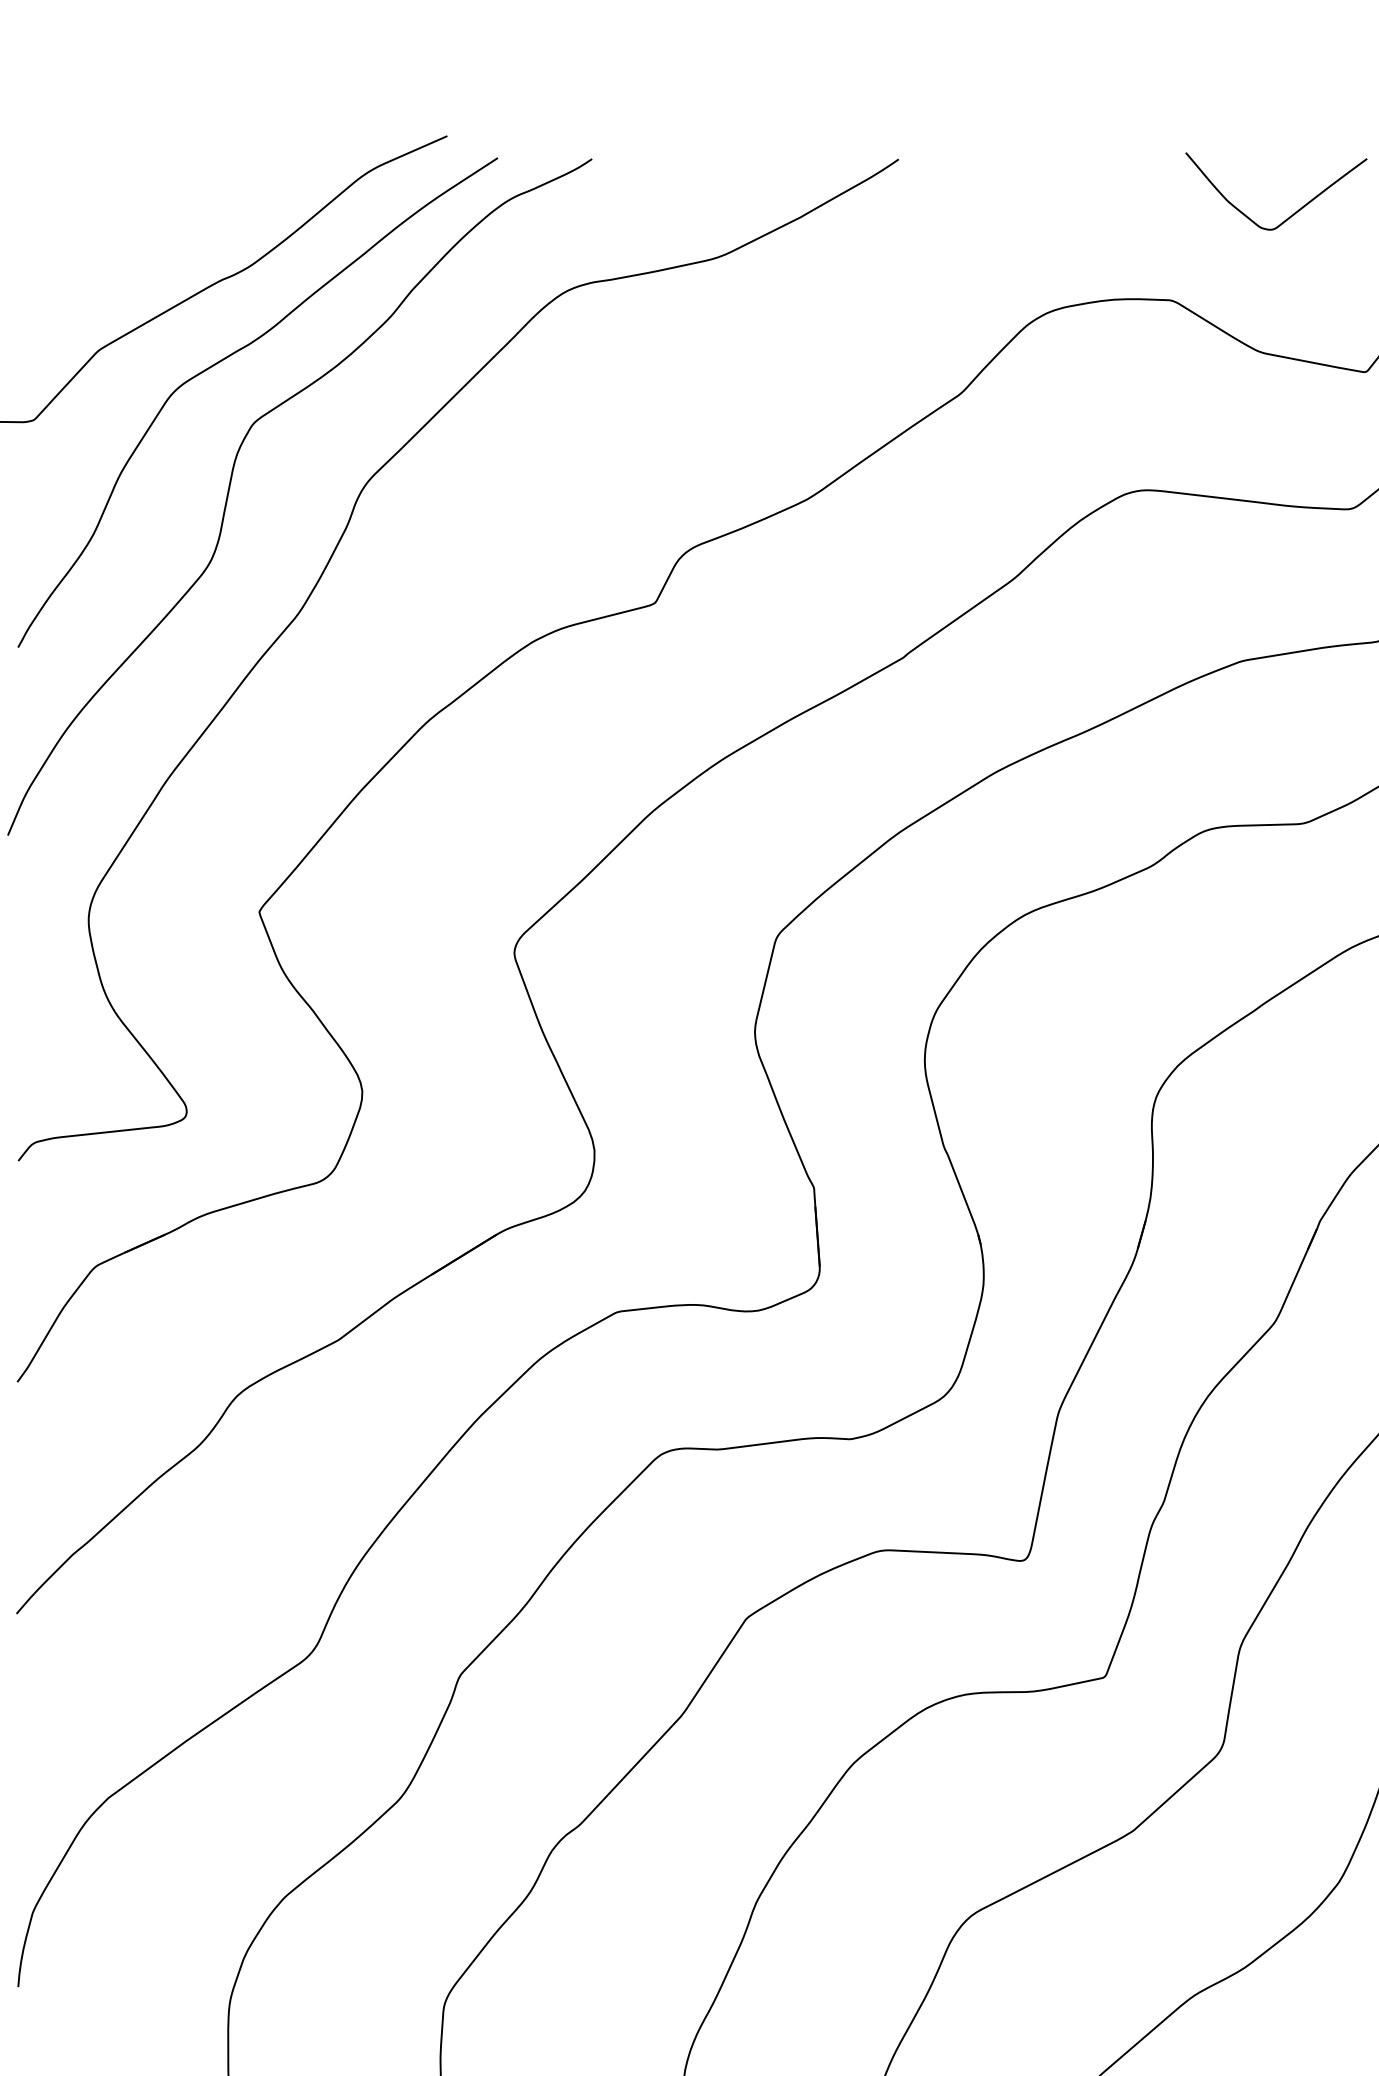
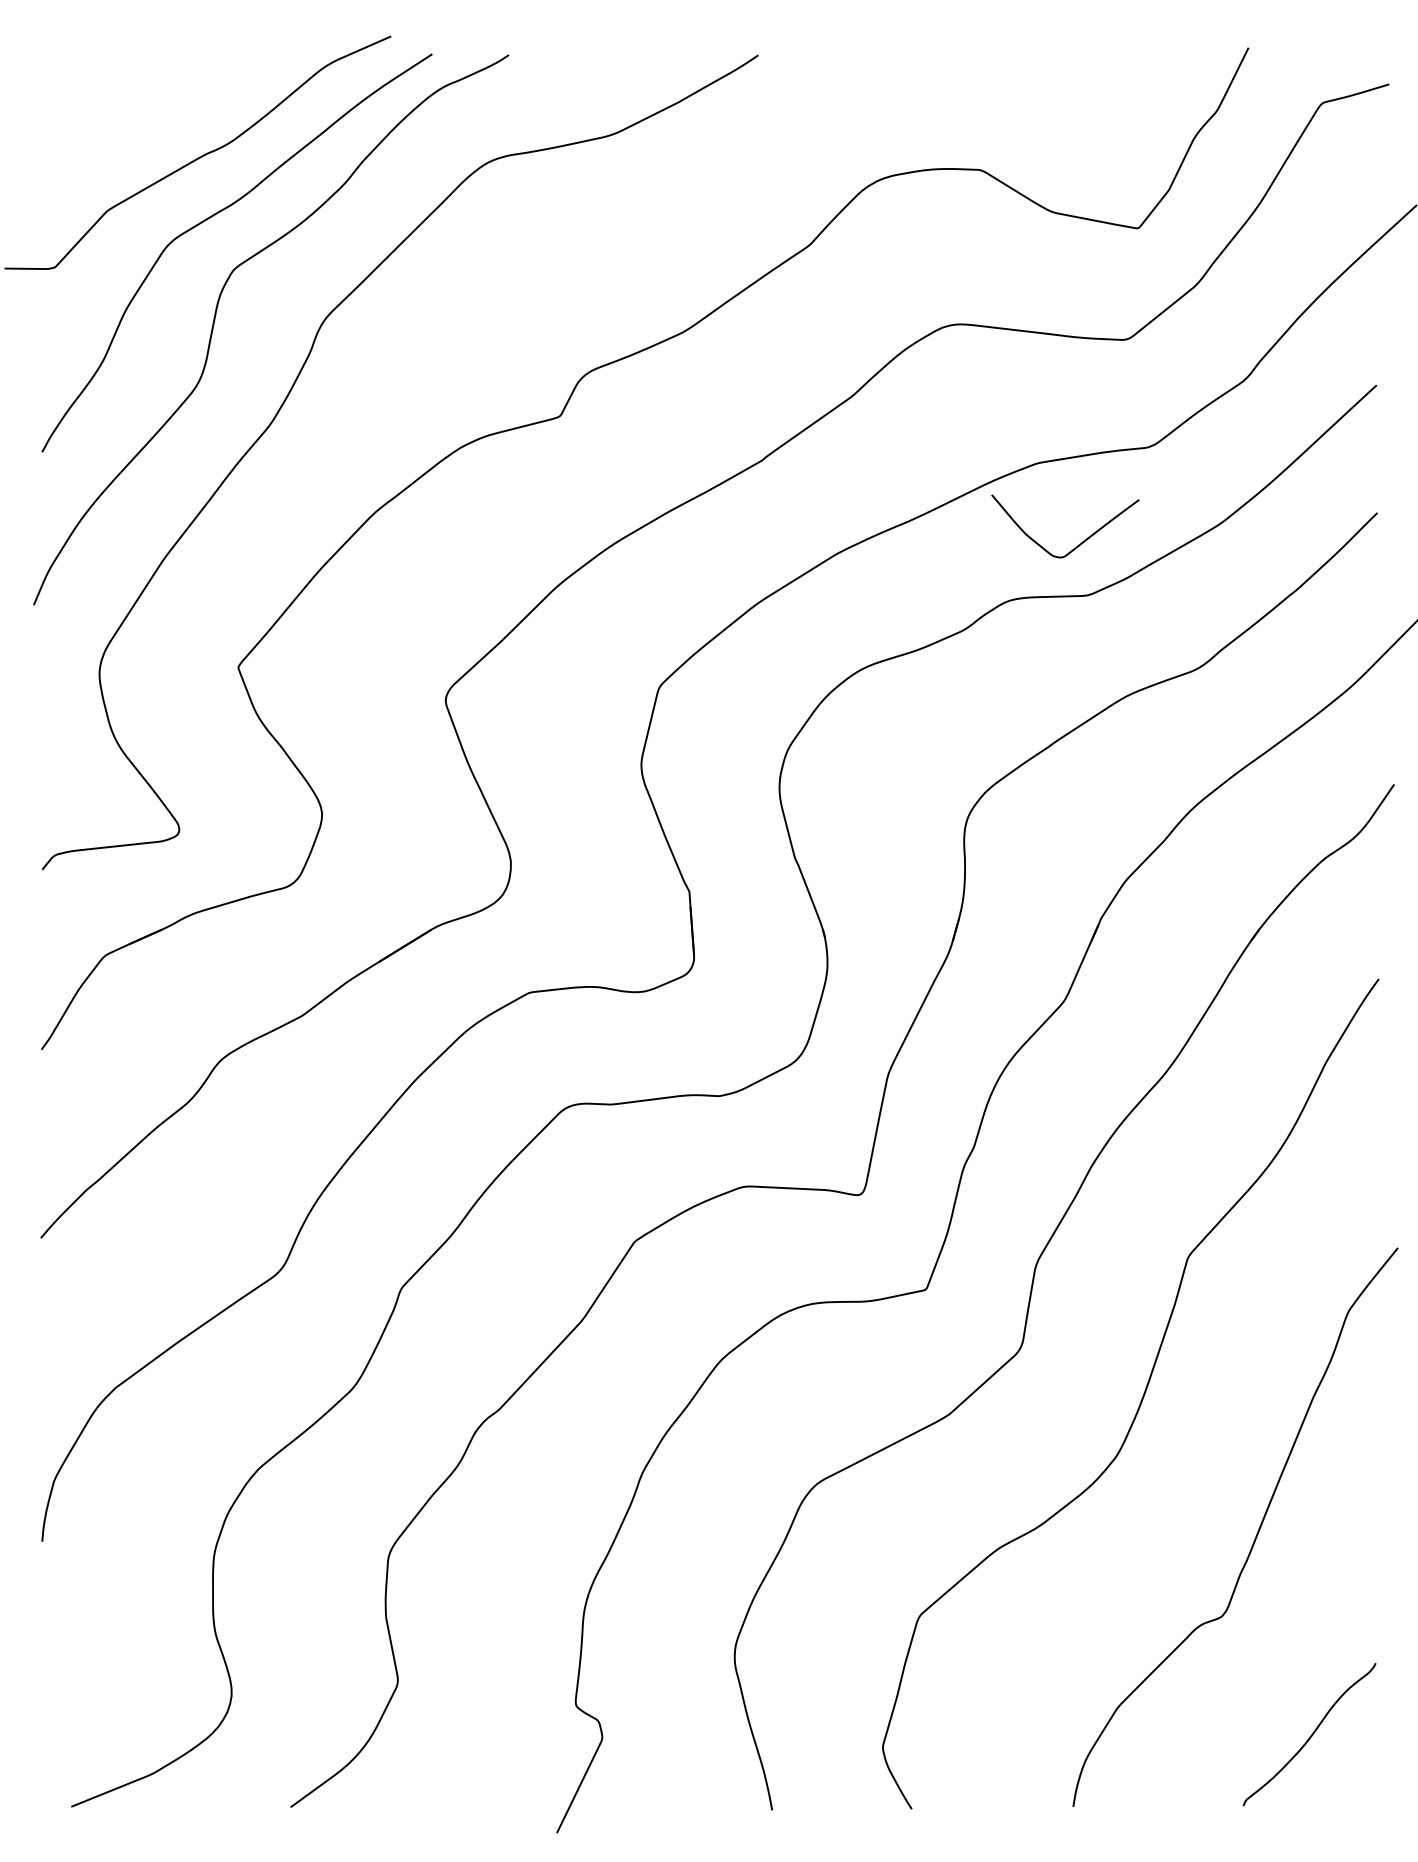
curve: (1292, 213) -> (1078, 544), moved

